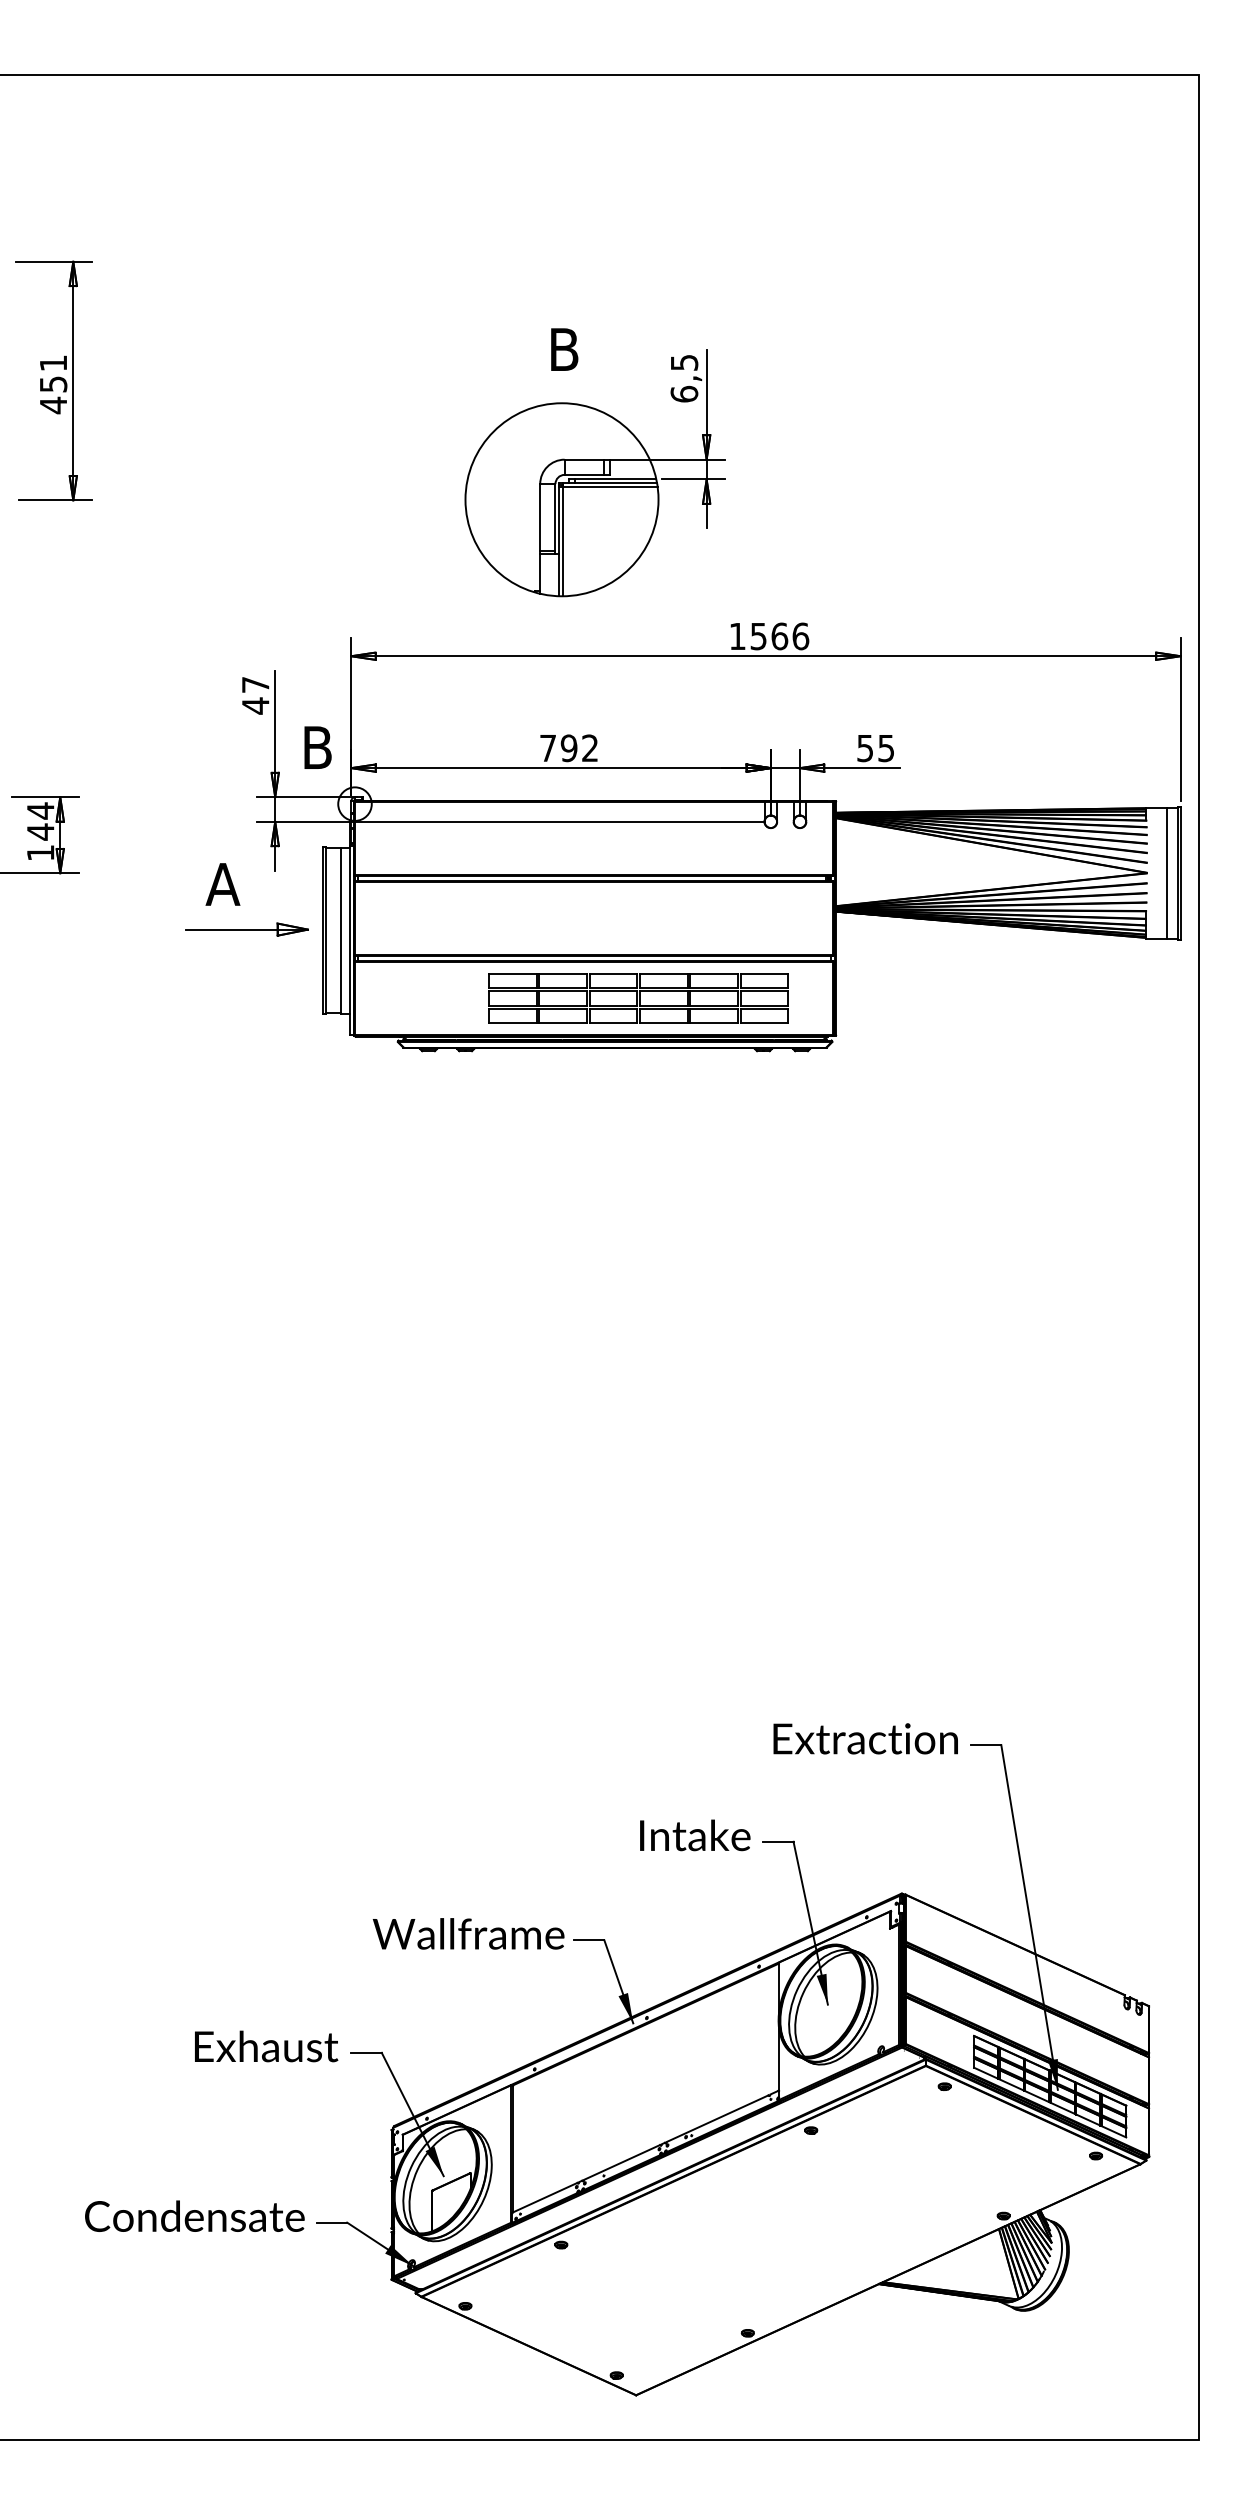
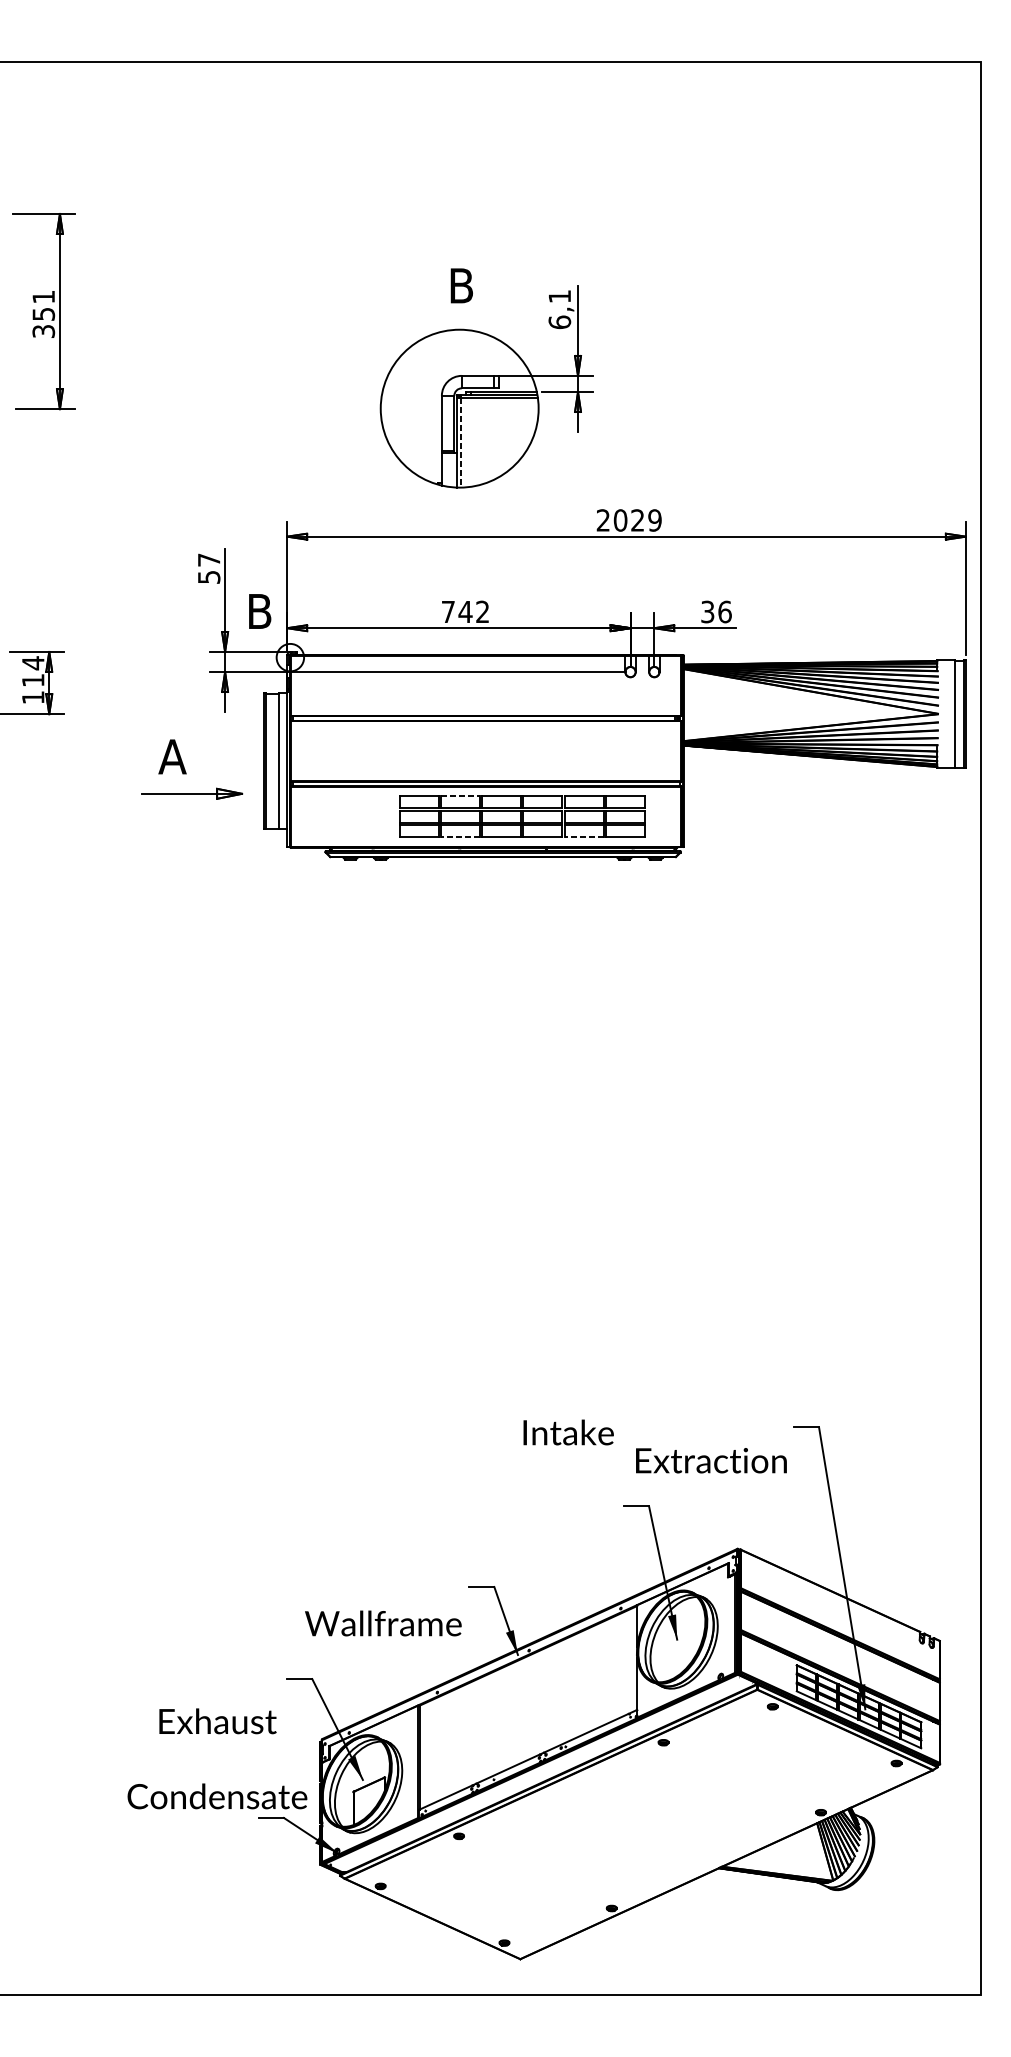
text: (684, 362) -> (559, 296), 6,5 -> 6,1
text: (53, 405) -> (43, 331), 451 -> 351
line: (563, 541) -> (460, 442), solid -> dashed
text: (769, 636) -> (629, 520), 1566 -> 2029
text: (255, 705) -> (208, 576), 47 -> 57
text: (568, 748) -> (465, 612), 792 -> 742
text: (876, 748) -> (716, 612), 55 -> 36
text: (40, 831) -> (33, 680), 144 -> 114
part: (239, 902) -> (186, 771), moved
line: (563, 973) -> (460, 796), solid -> dashed
line: (563, 1023) -> (460, 837), solid -> dashed
line: (714, 1023) -> (584, 837), solid -> dashed
text: (865, 1738) -> (711, 1460), moved
text: (695, 1835) -> (568, 1432), moved
text: (468, 1933) -> (383, 1623), moved
text: (266, 2046) -> (217, 1721), moved
text: (194, 2215) -> (217, 1795), moved

